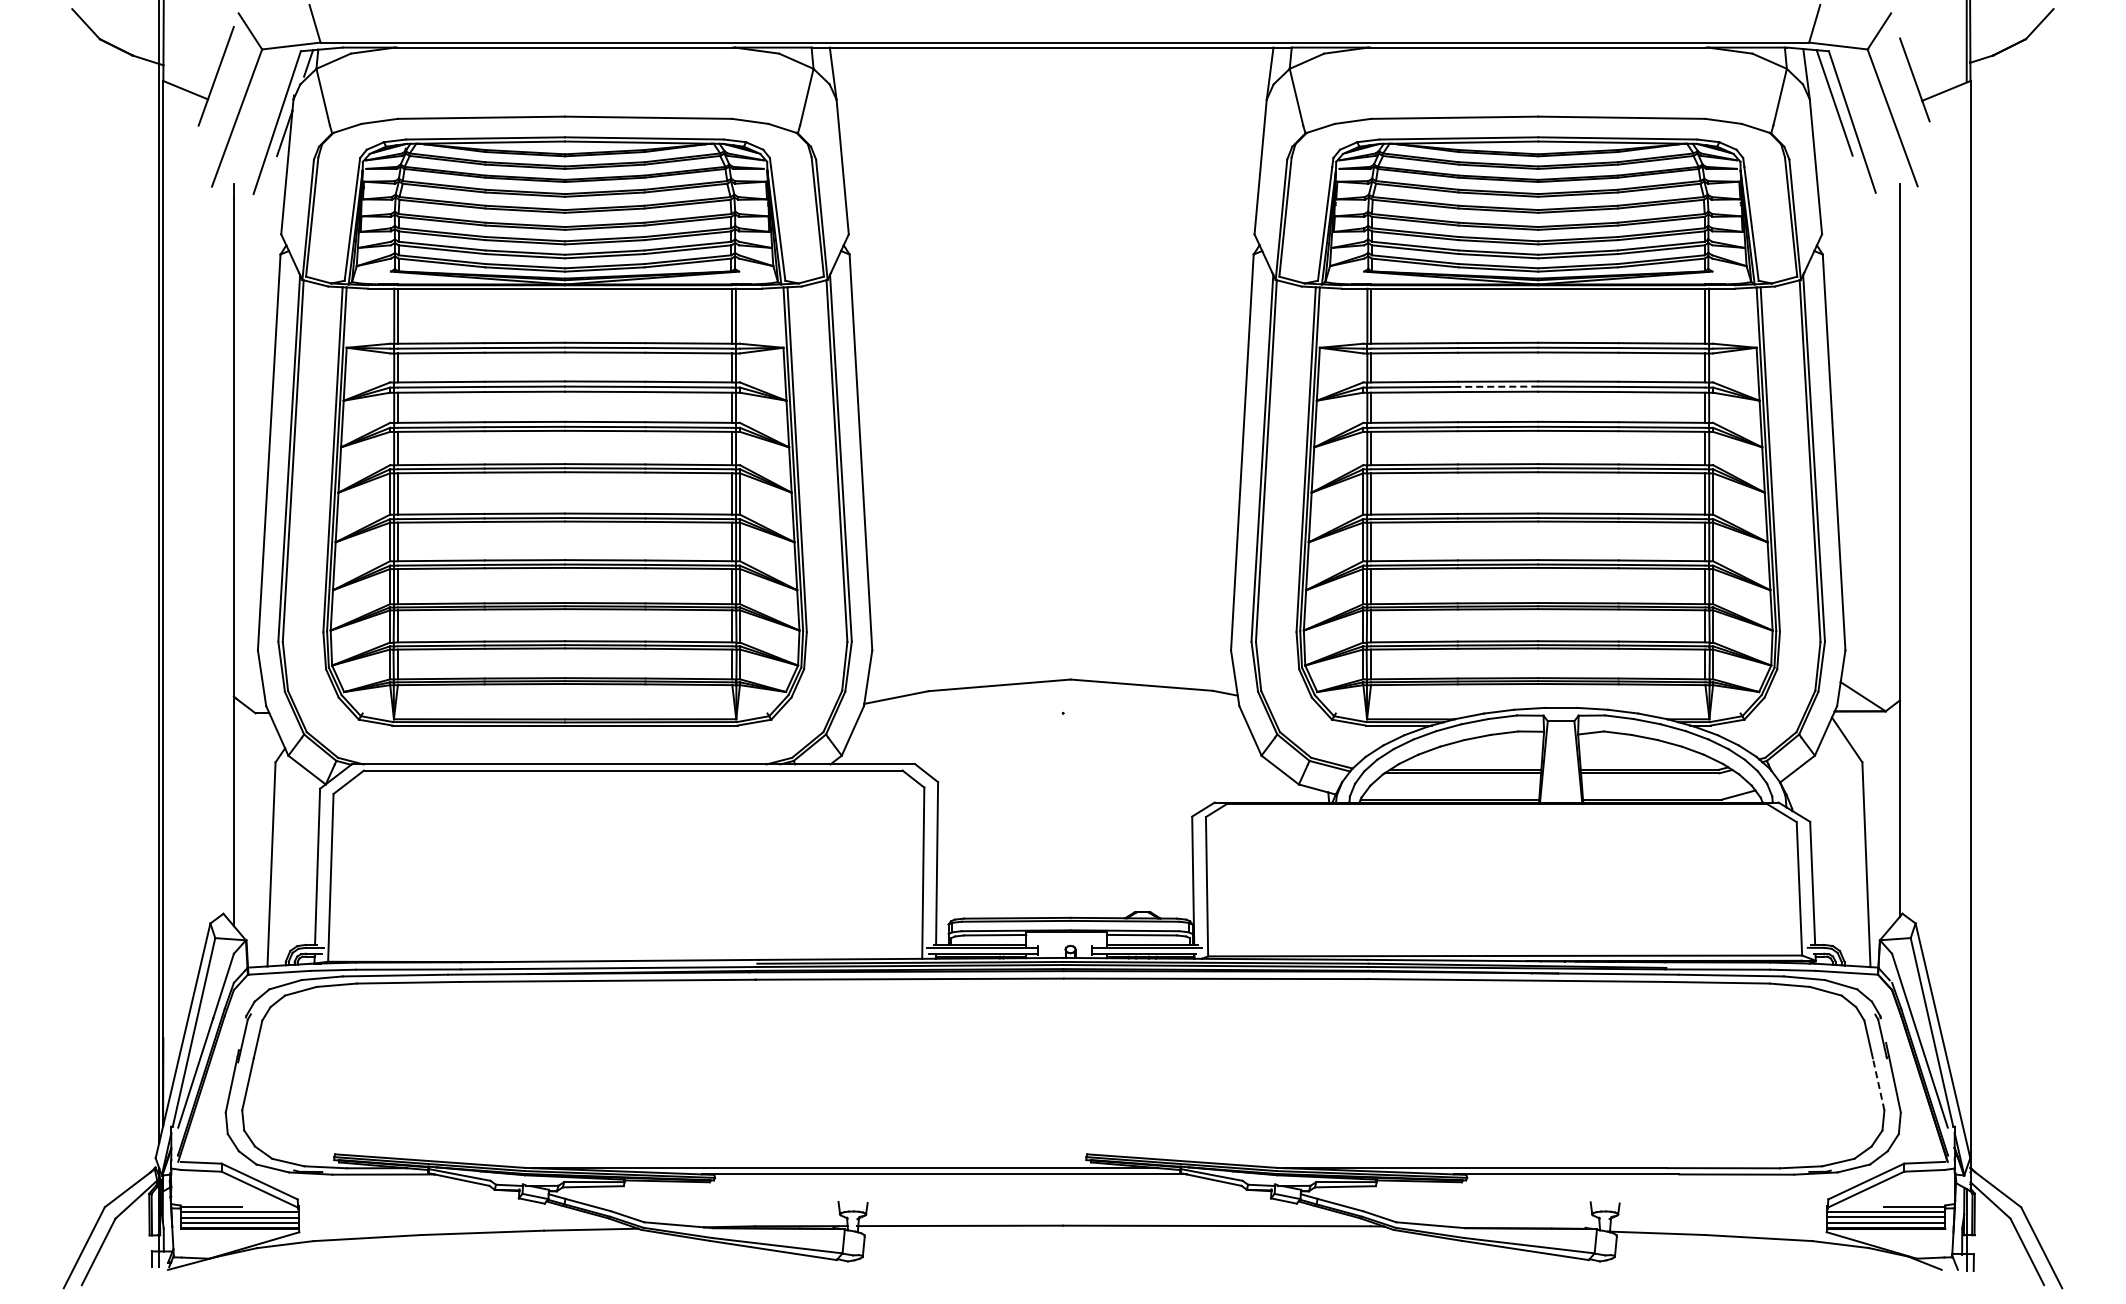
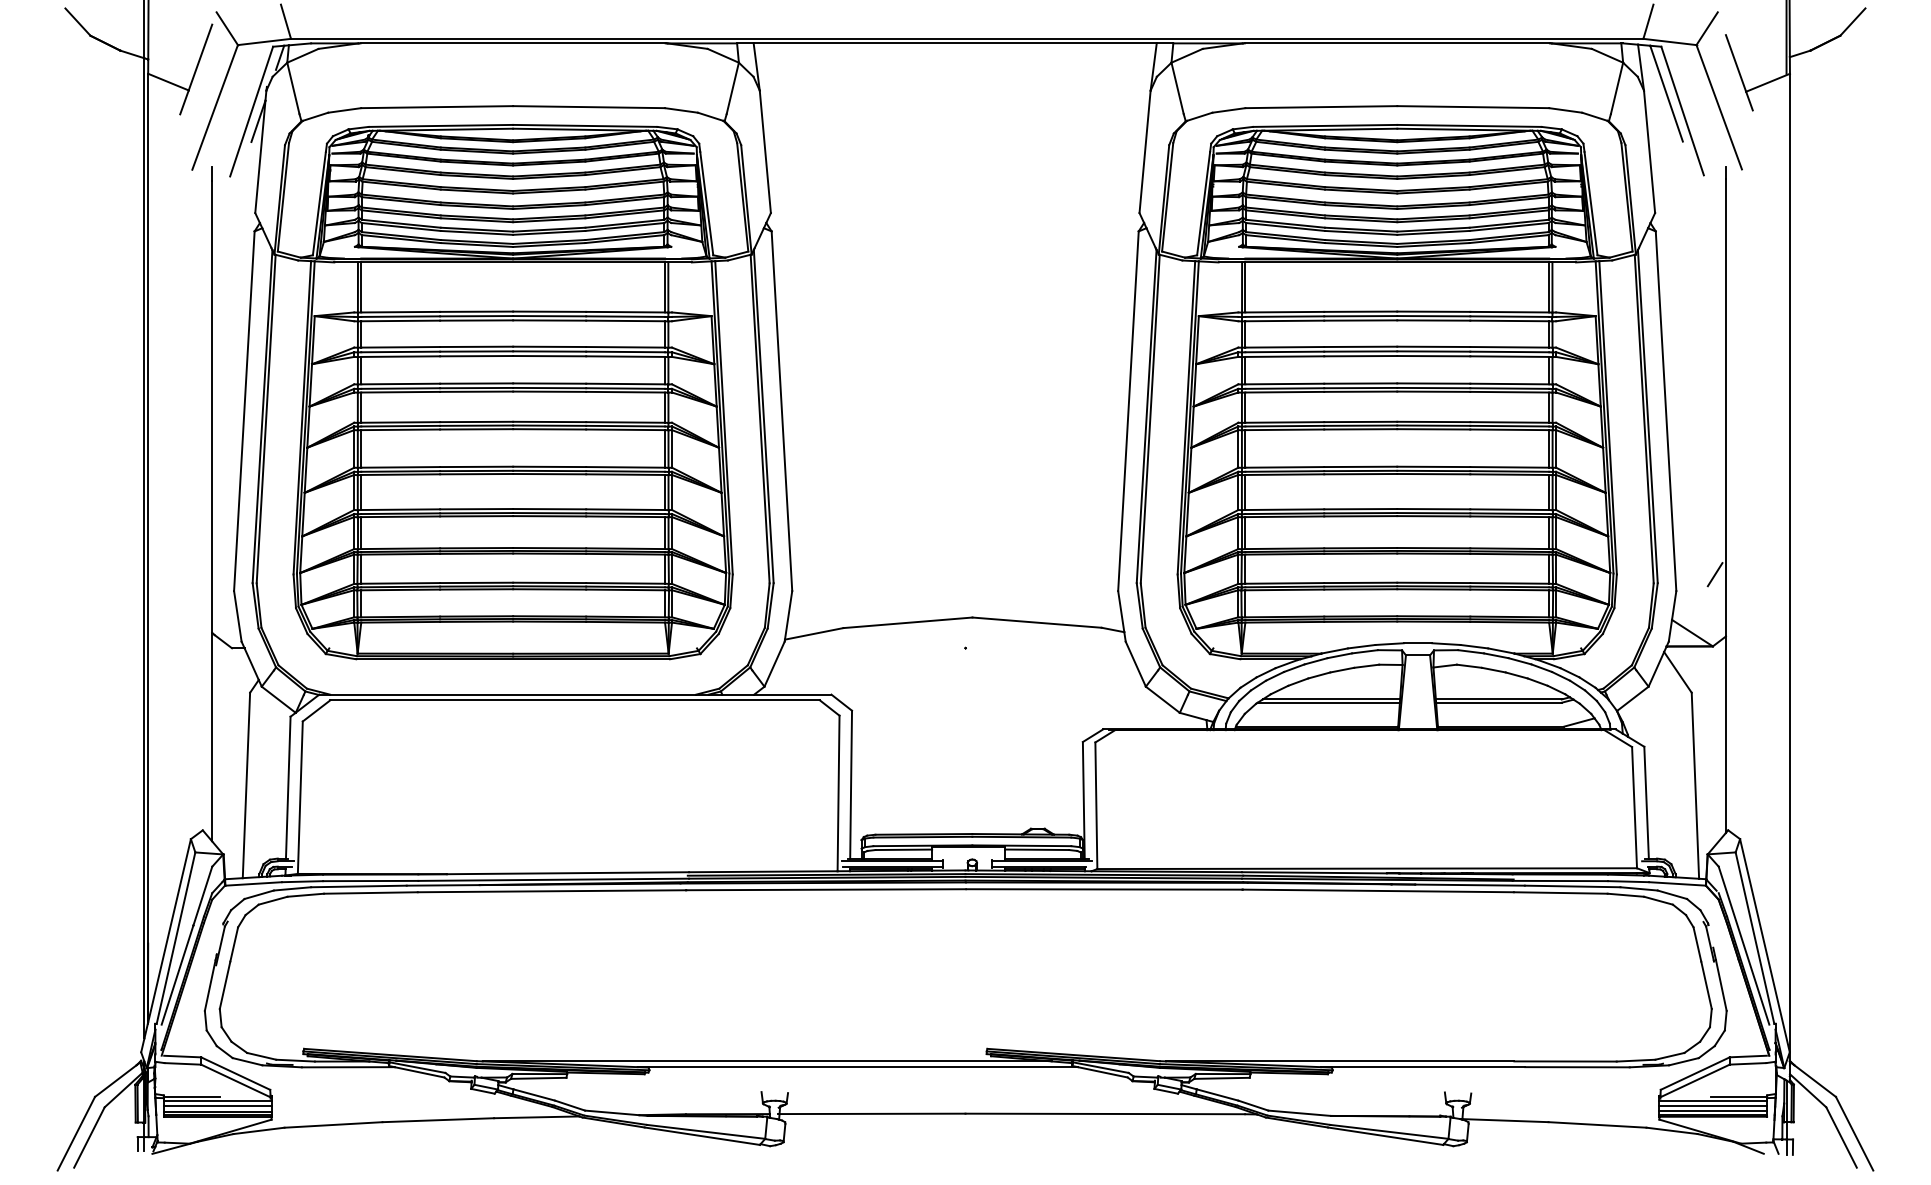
line: (1497, 386) -> (1360, 351), dashed -> solid
line: (1888, 632) -> (1715, 574), added
line: (1878, 1084) -> (1706, 985), dashed -> solid

